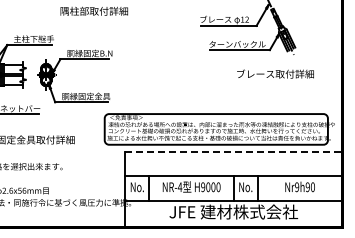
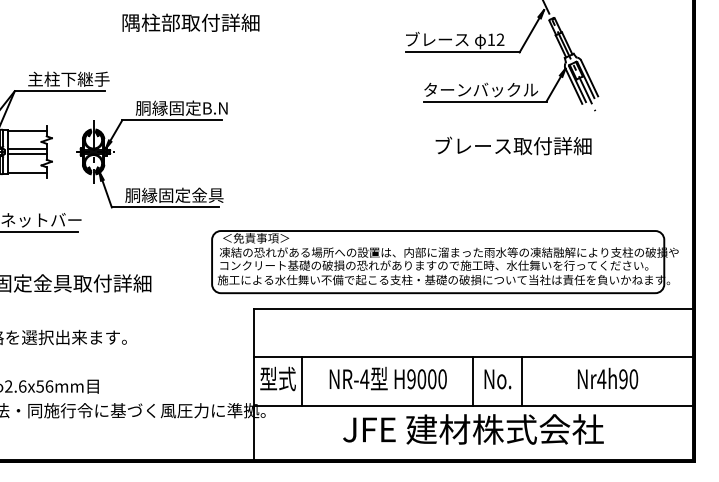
text: (275, 73) -> (513, 144), moved
line: (234, 152) -> (474, 308), dashed -> solid
text: (137, 186) -> (278, 377), No. -> 型式
text: (296, 187) -> (600, 379), Nr9h90 -> Nr4h90

